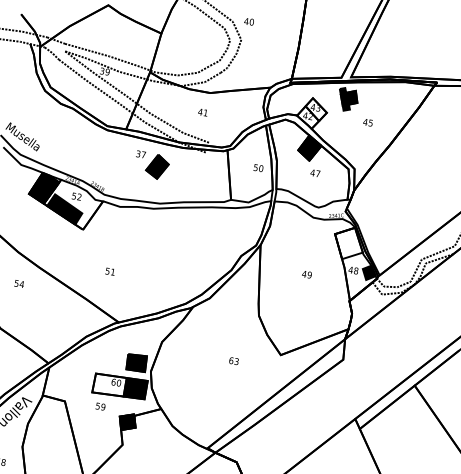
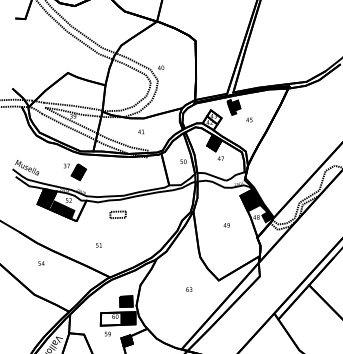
part: (152, 166) -> (75, 172), moved
part: (146, 230) -> (117, 214), added
fill: (348, 243) -> (250, 200), added

